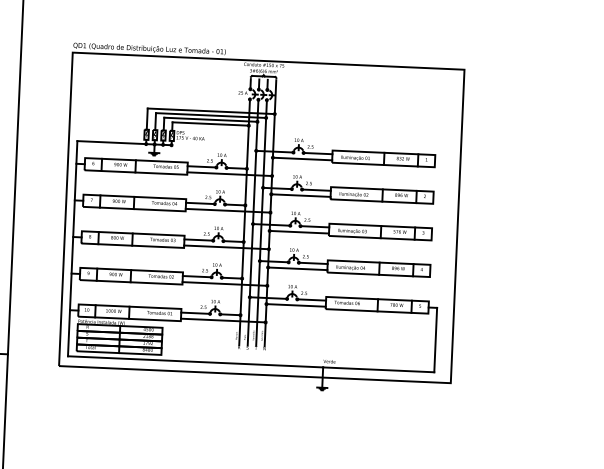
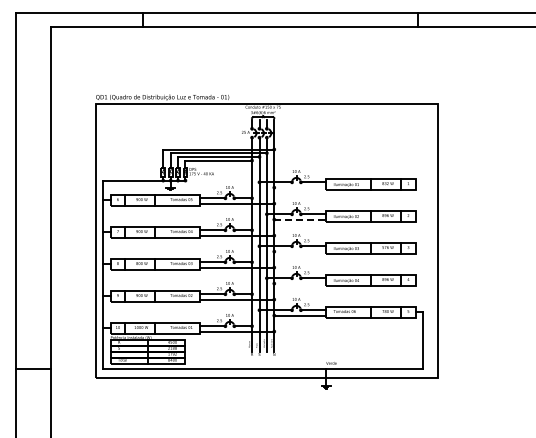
line: (302, 158) -> (300, 187), removed
line: (301, 195) -> (300, 219), solid -> dashed
line: (299, 232) -> (300, 251), removed
line: (298, 268) -> (300, 283), removed

